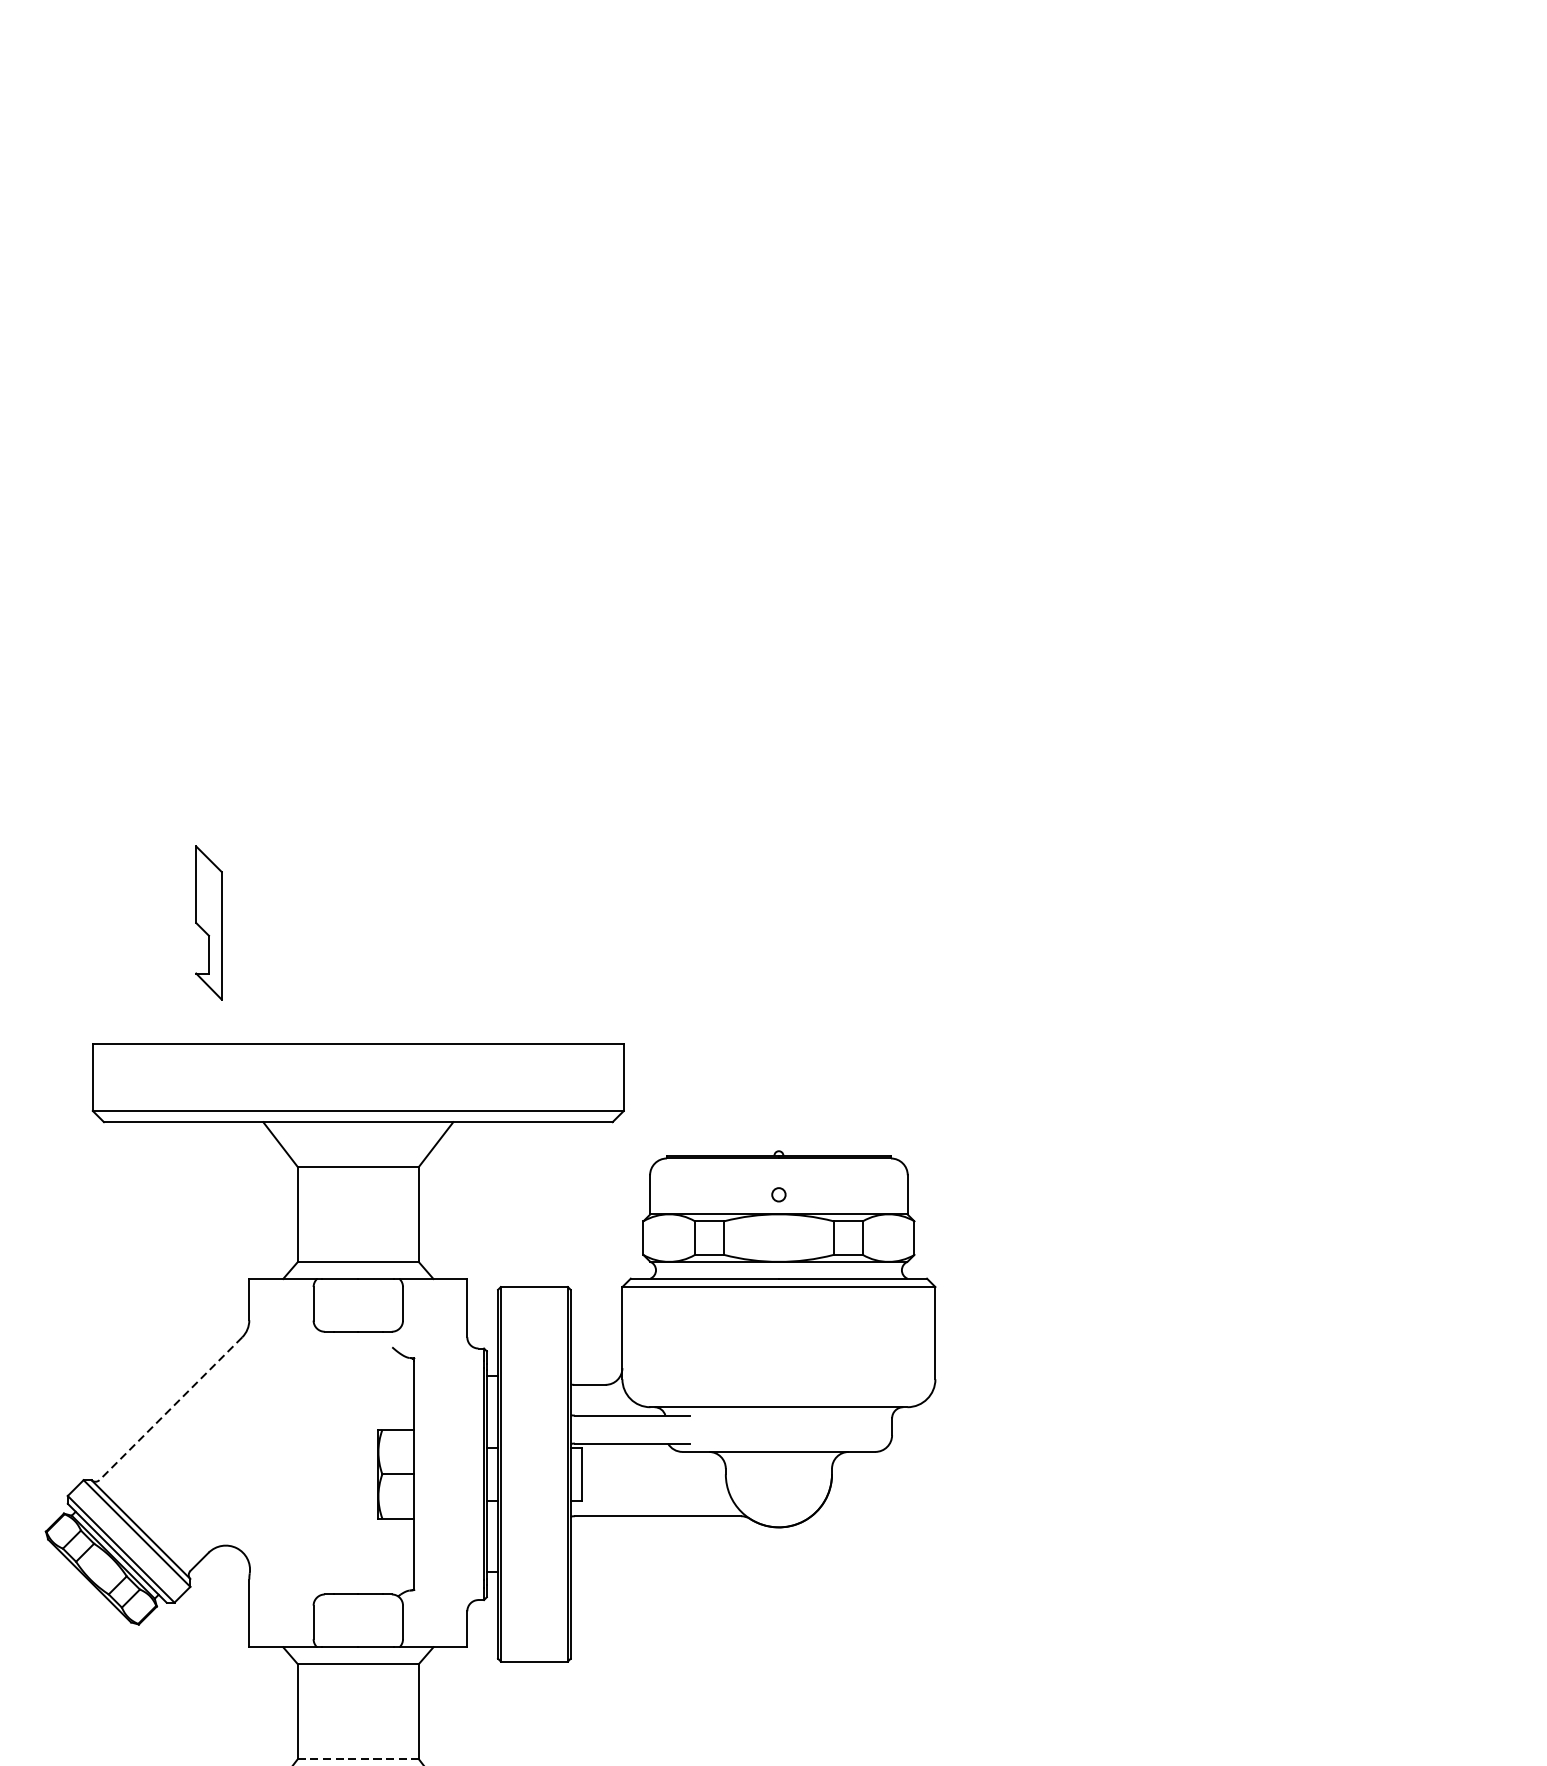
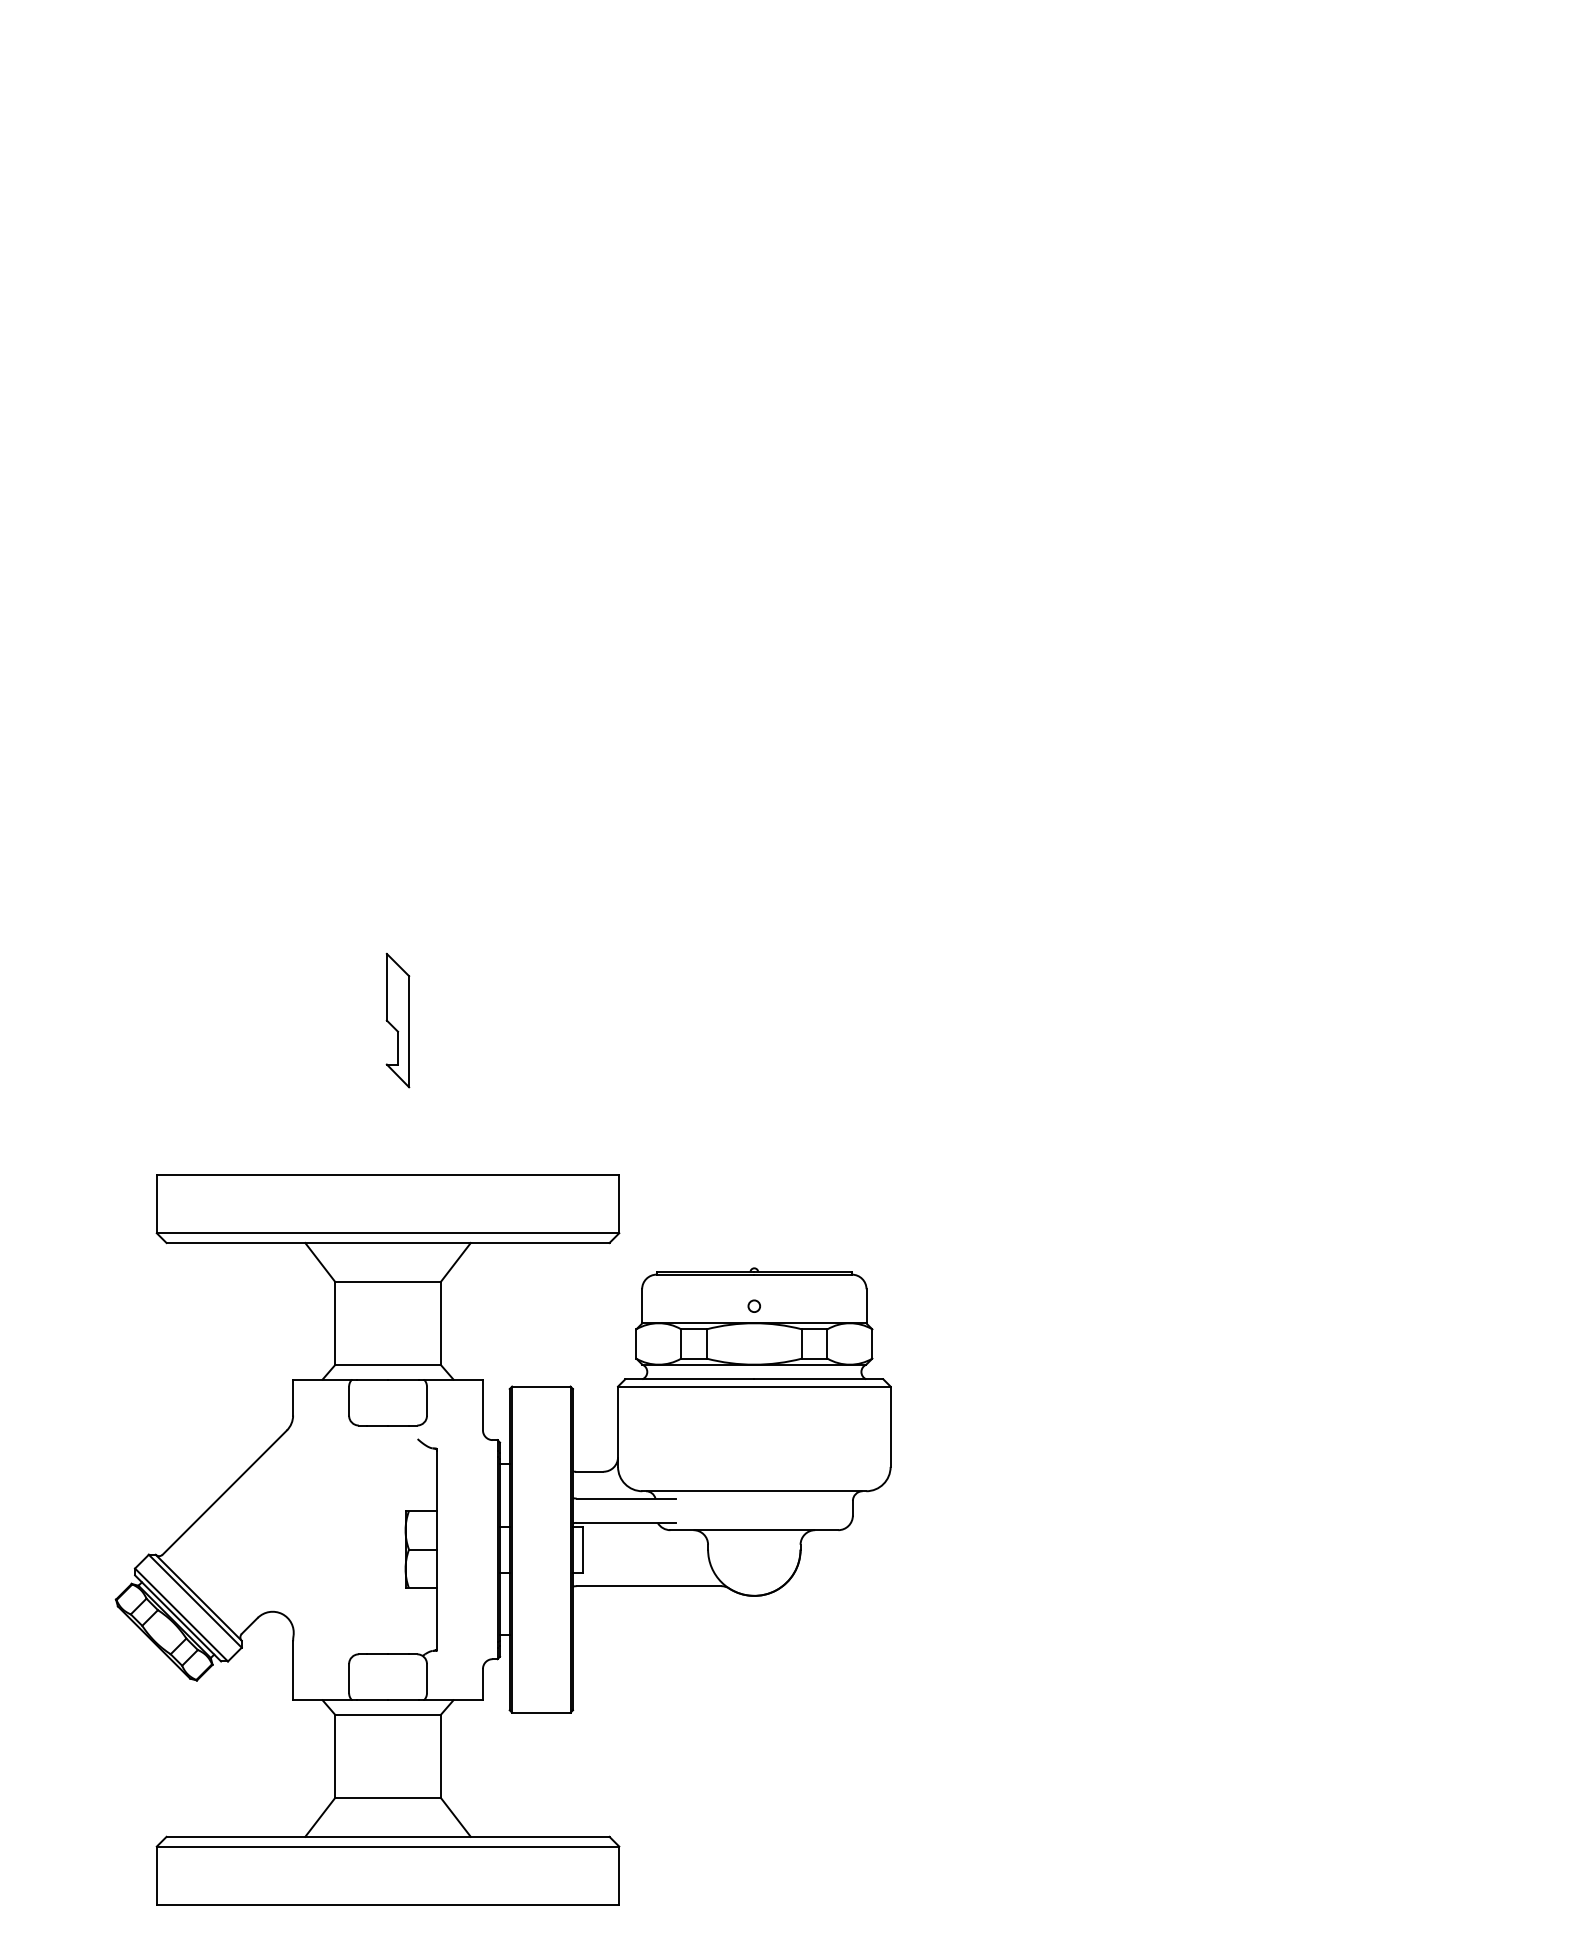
part: (208, 922) -> (397, 1020), moved
line: (170, 1408) -> (224, 1492), dashed -> solid
line: (358, 1758) -> (388, 1797), dashed -> solid

